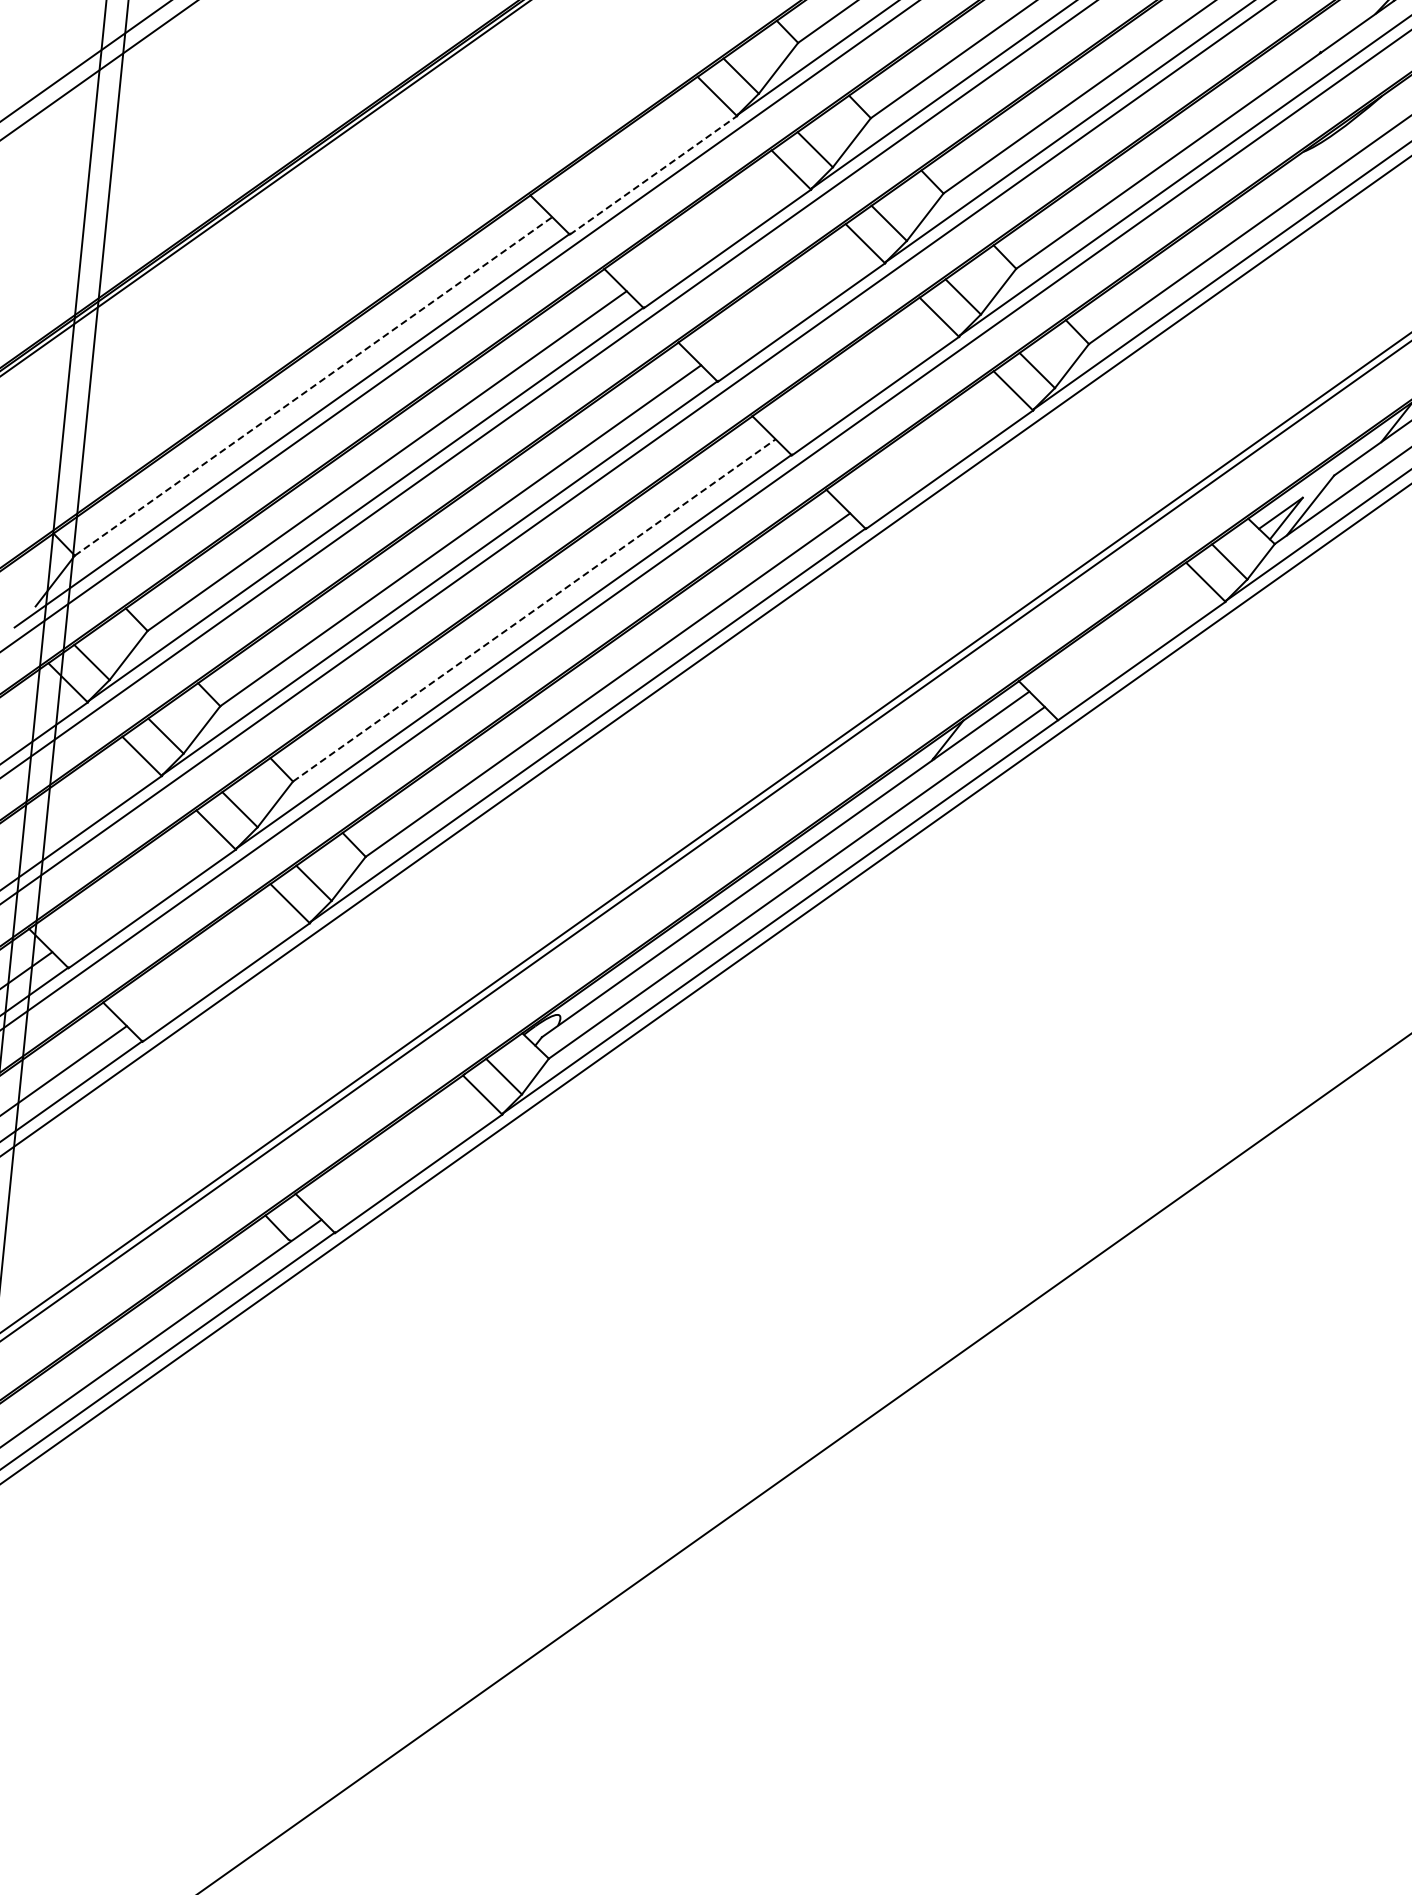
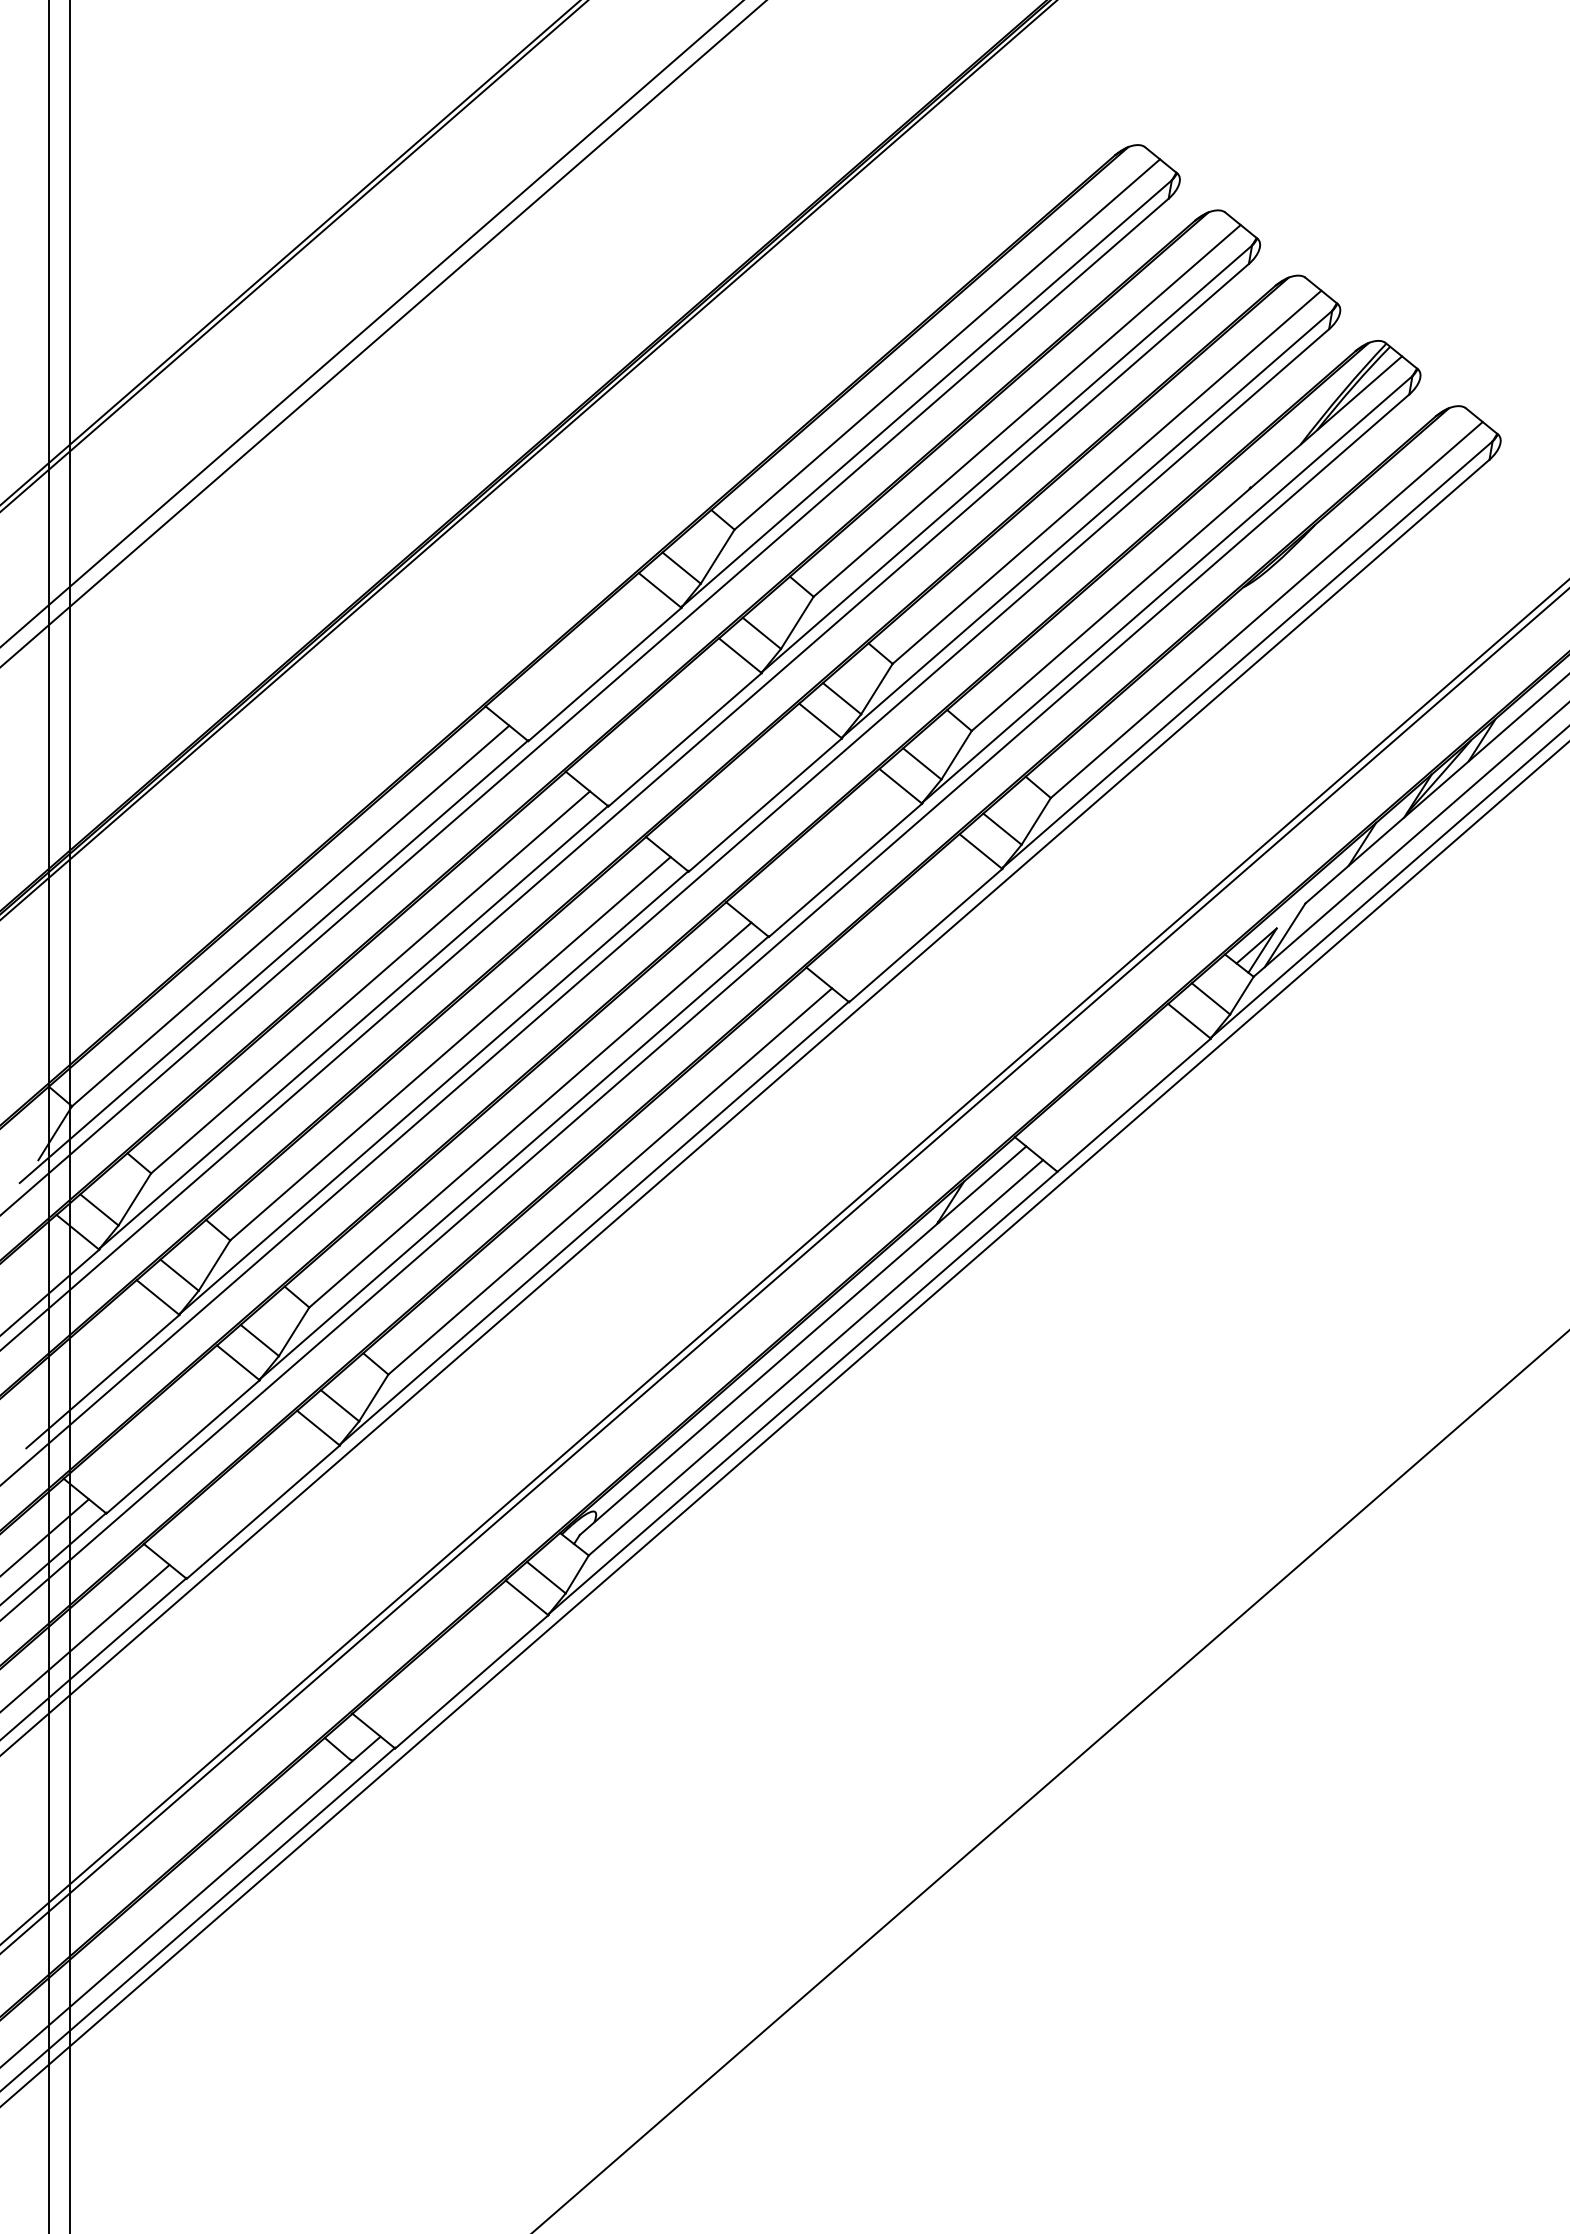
line: (653, 175) -> (604, 674), dashed -> solid
line: (313, 386) -> (290, 916), dashed -> solid
line: (534, 609) -> (530, 1114), dashed -> solid

